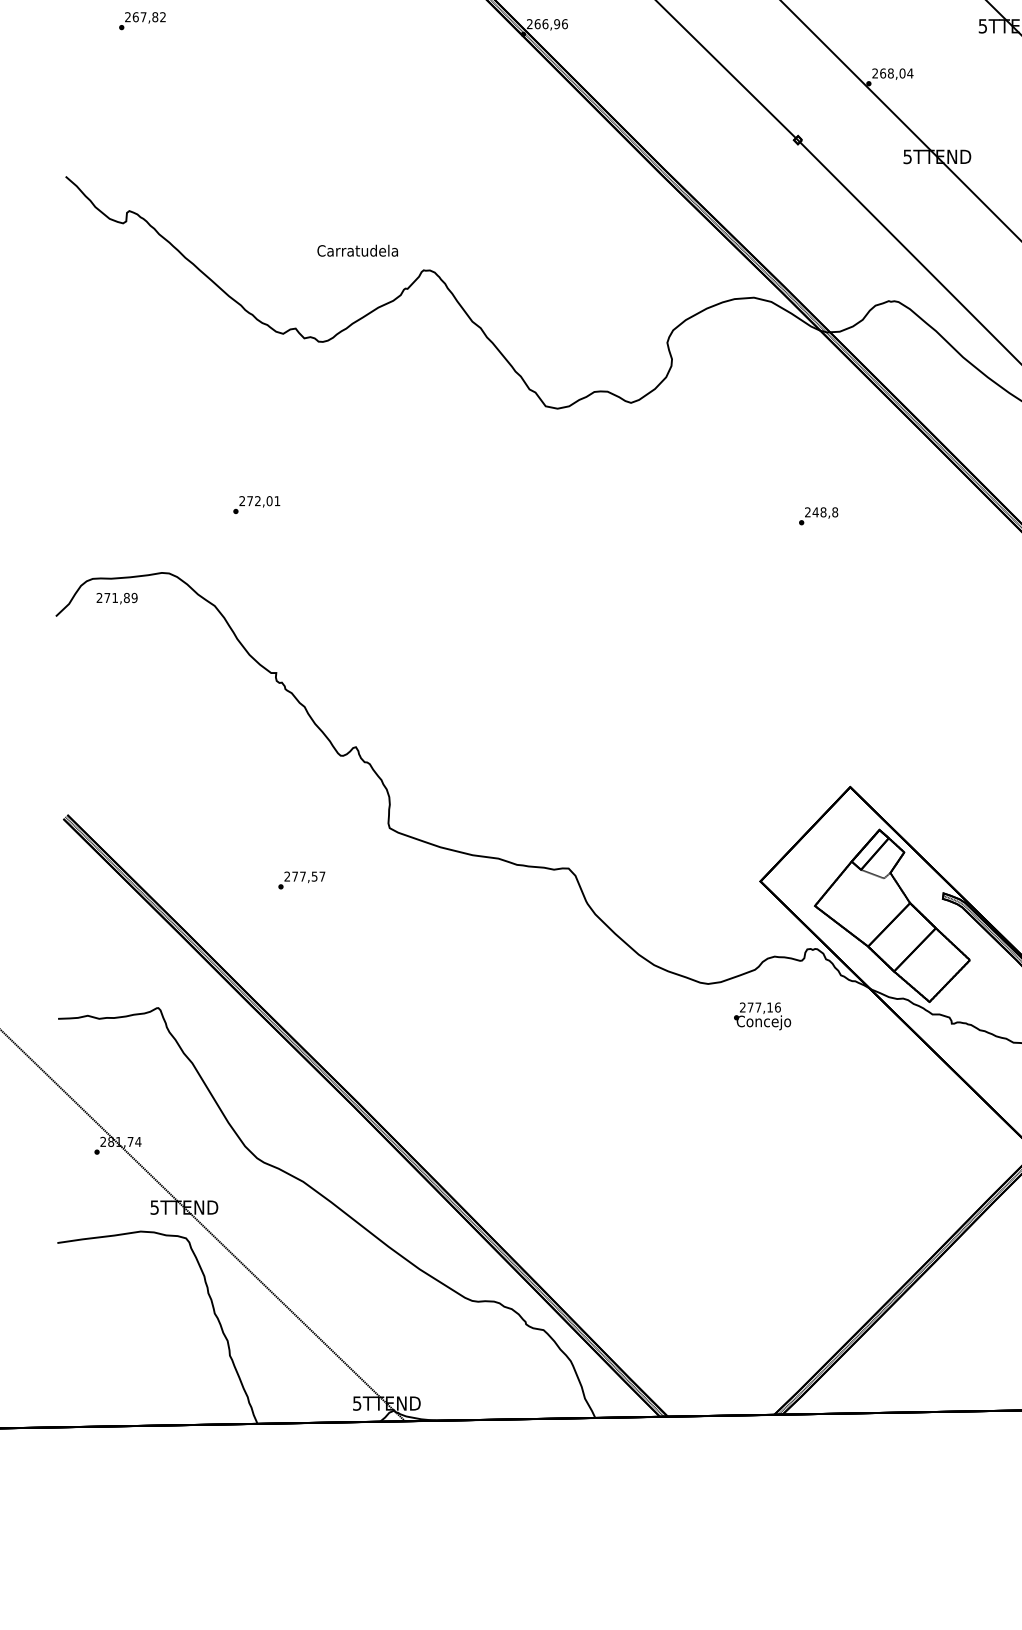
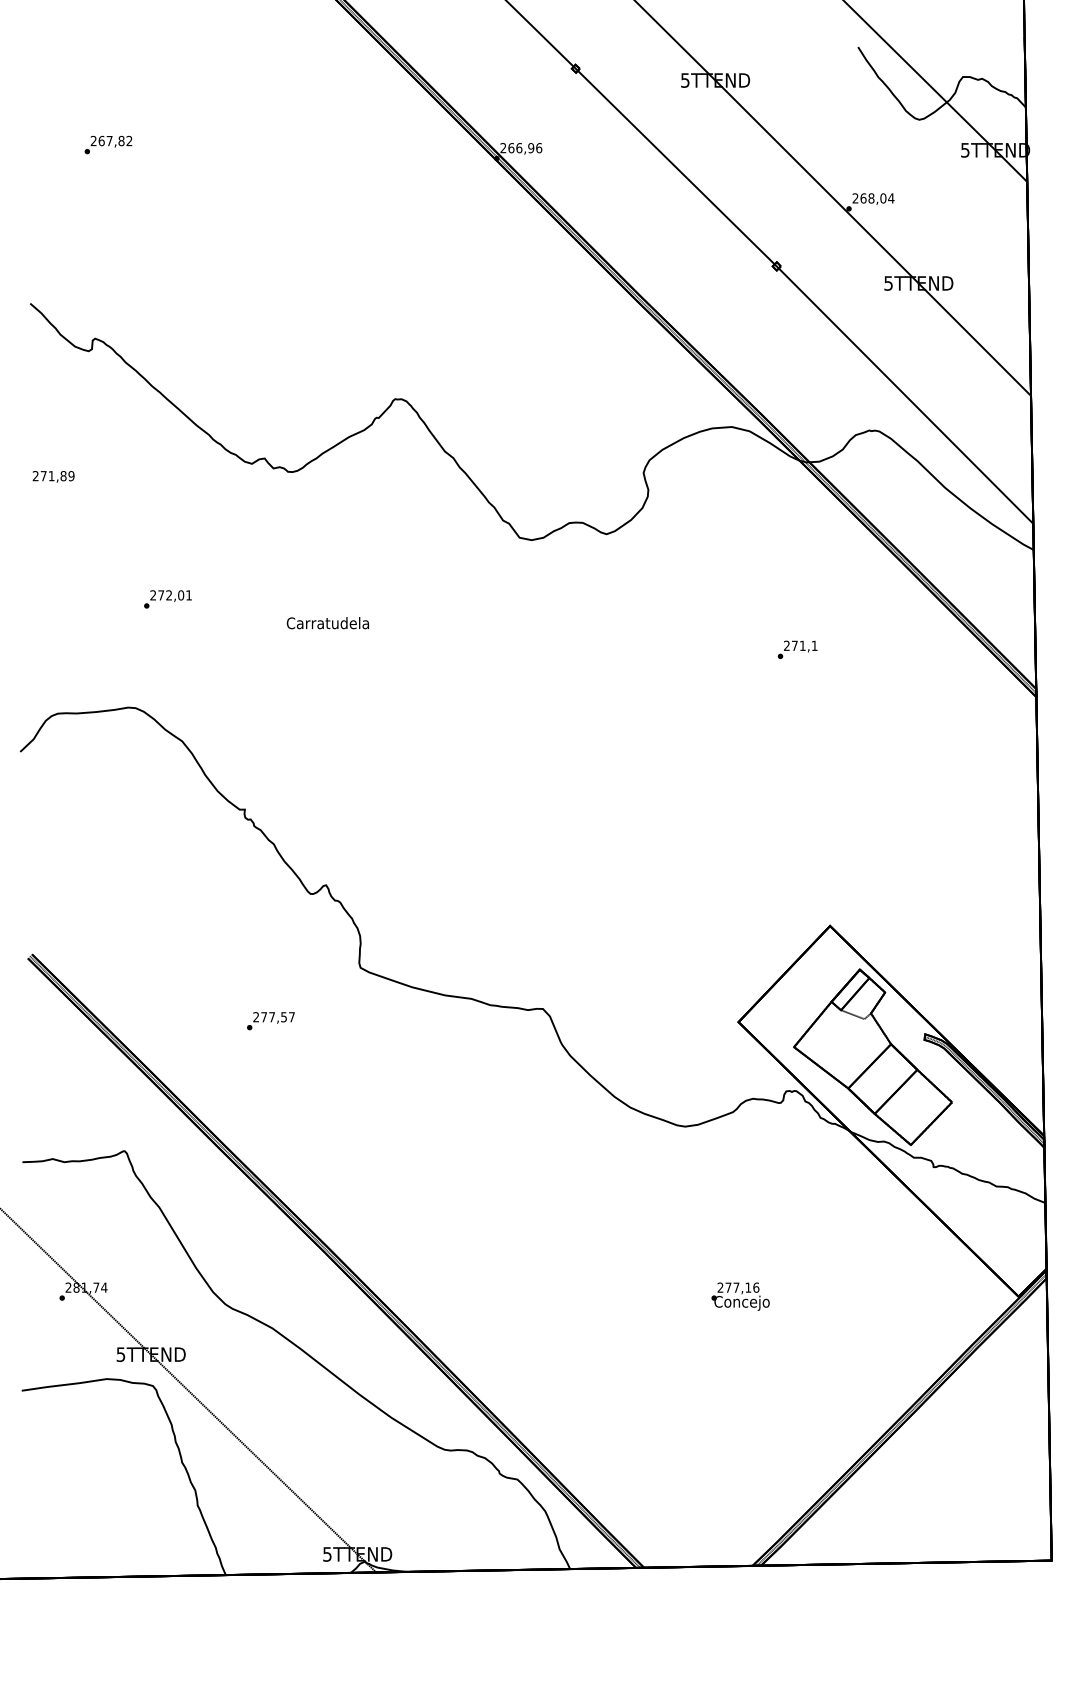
text: (357, 251) -> (327, 623), moved
text: (256, 505) -> (167, 599), moved
text: (825, 512) -> (804, 645), 248,8 -> 271,1
text: (116, 598) -> (53, 476), moved
text: (762, 1016) -> (740, 1296), moved

